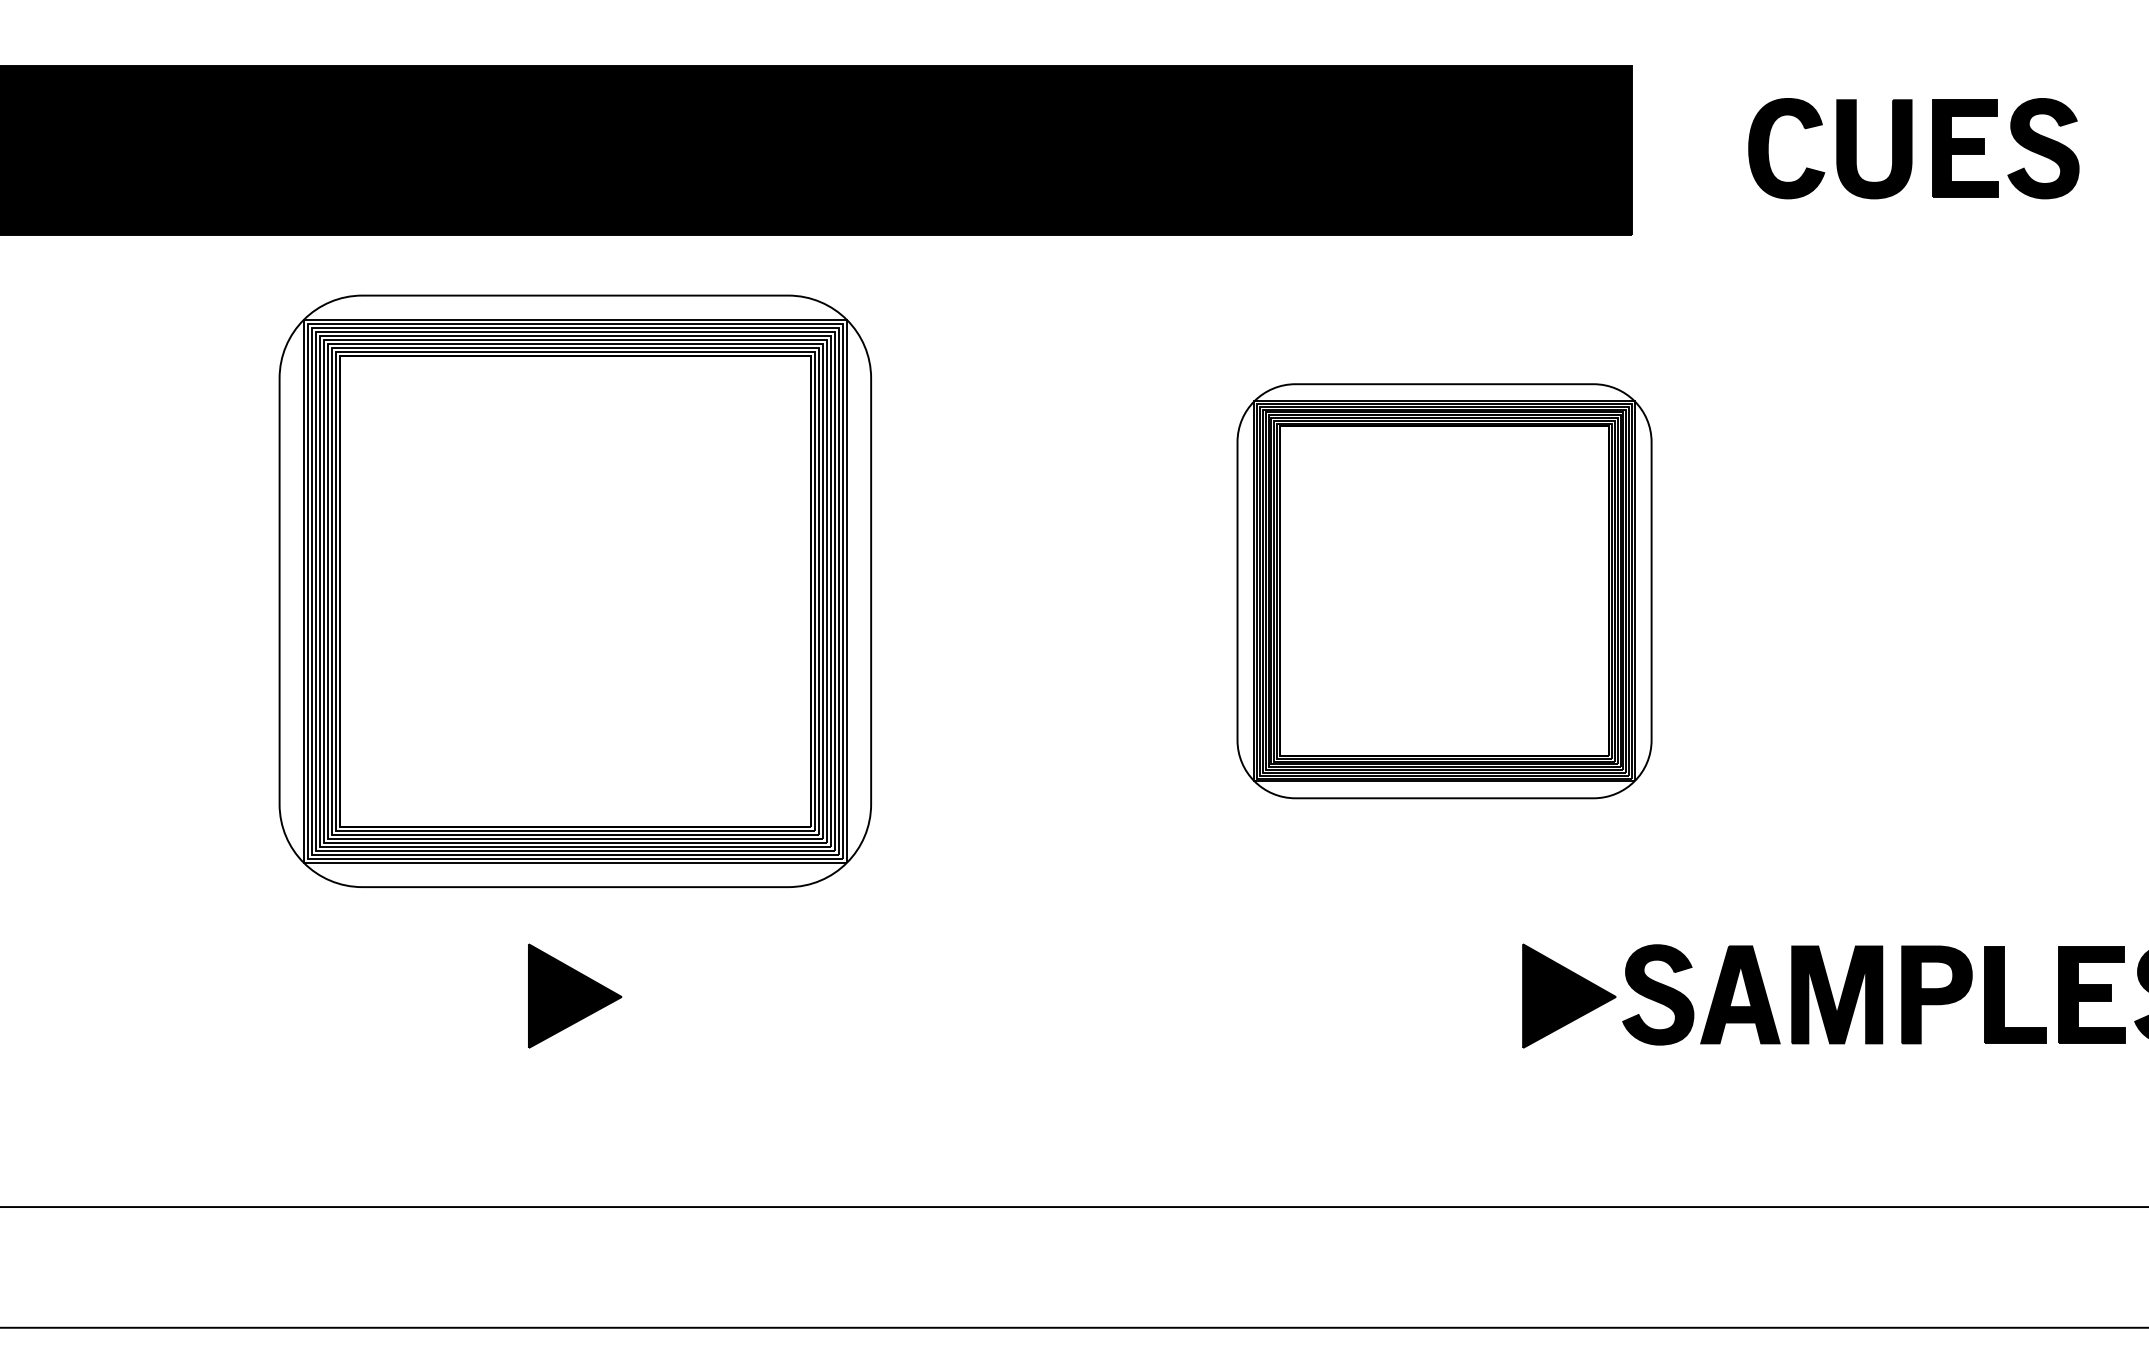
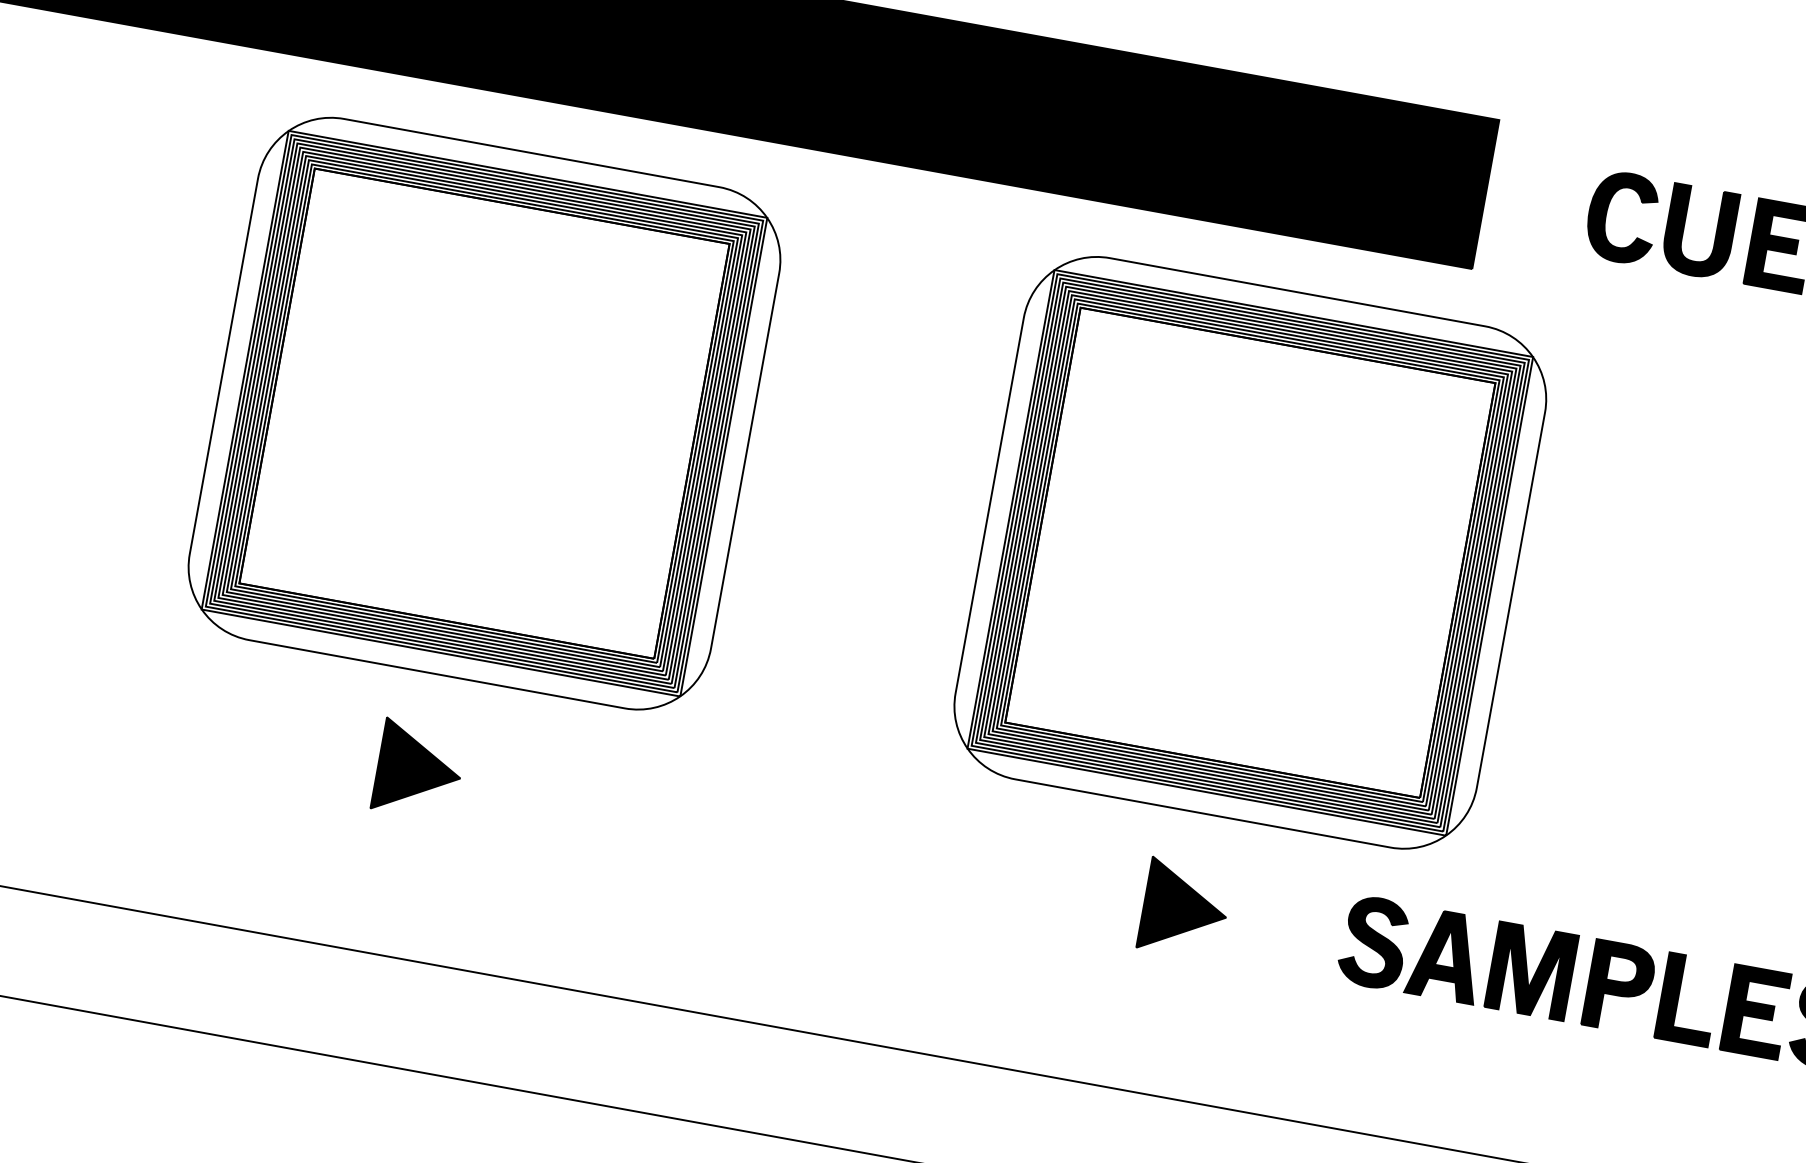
part: (1444, 590) -> (1250, 552), size x1.43
part: (1569, 995) -> (1185, 908), moved

